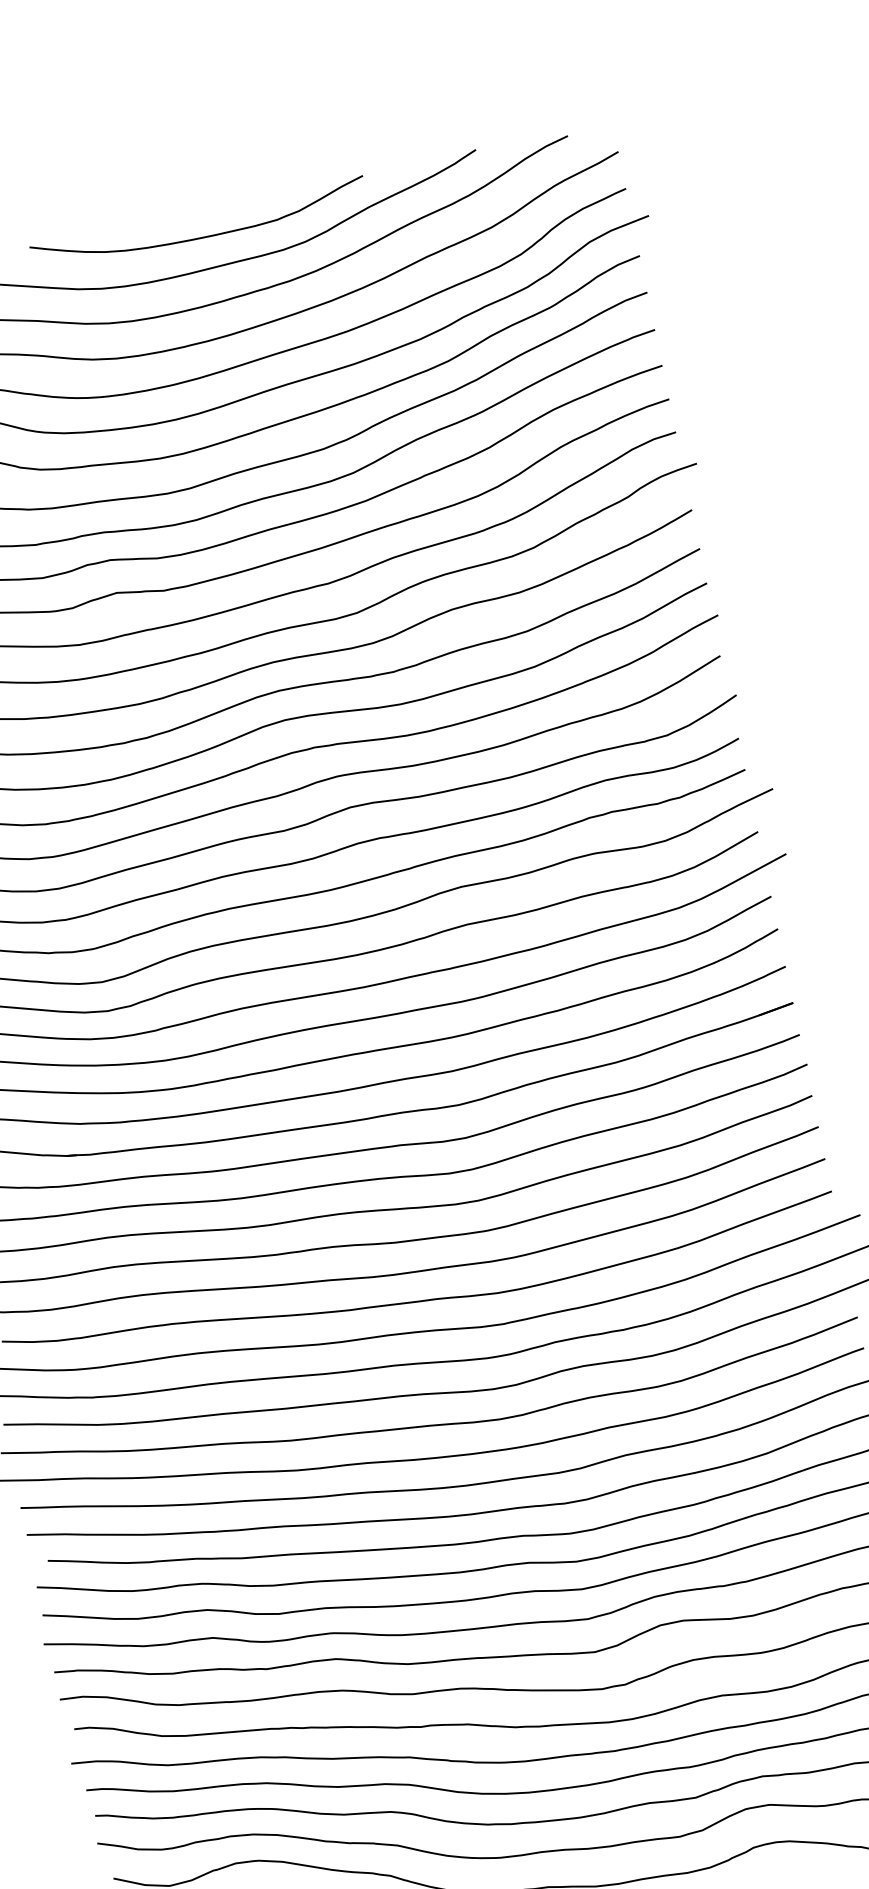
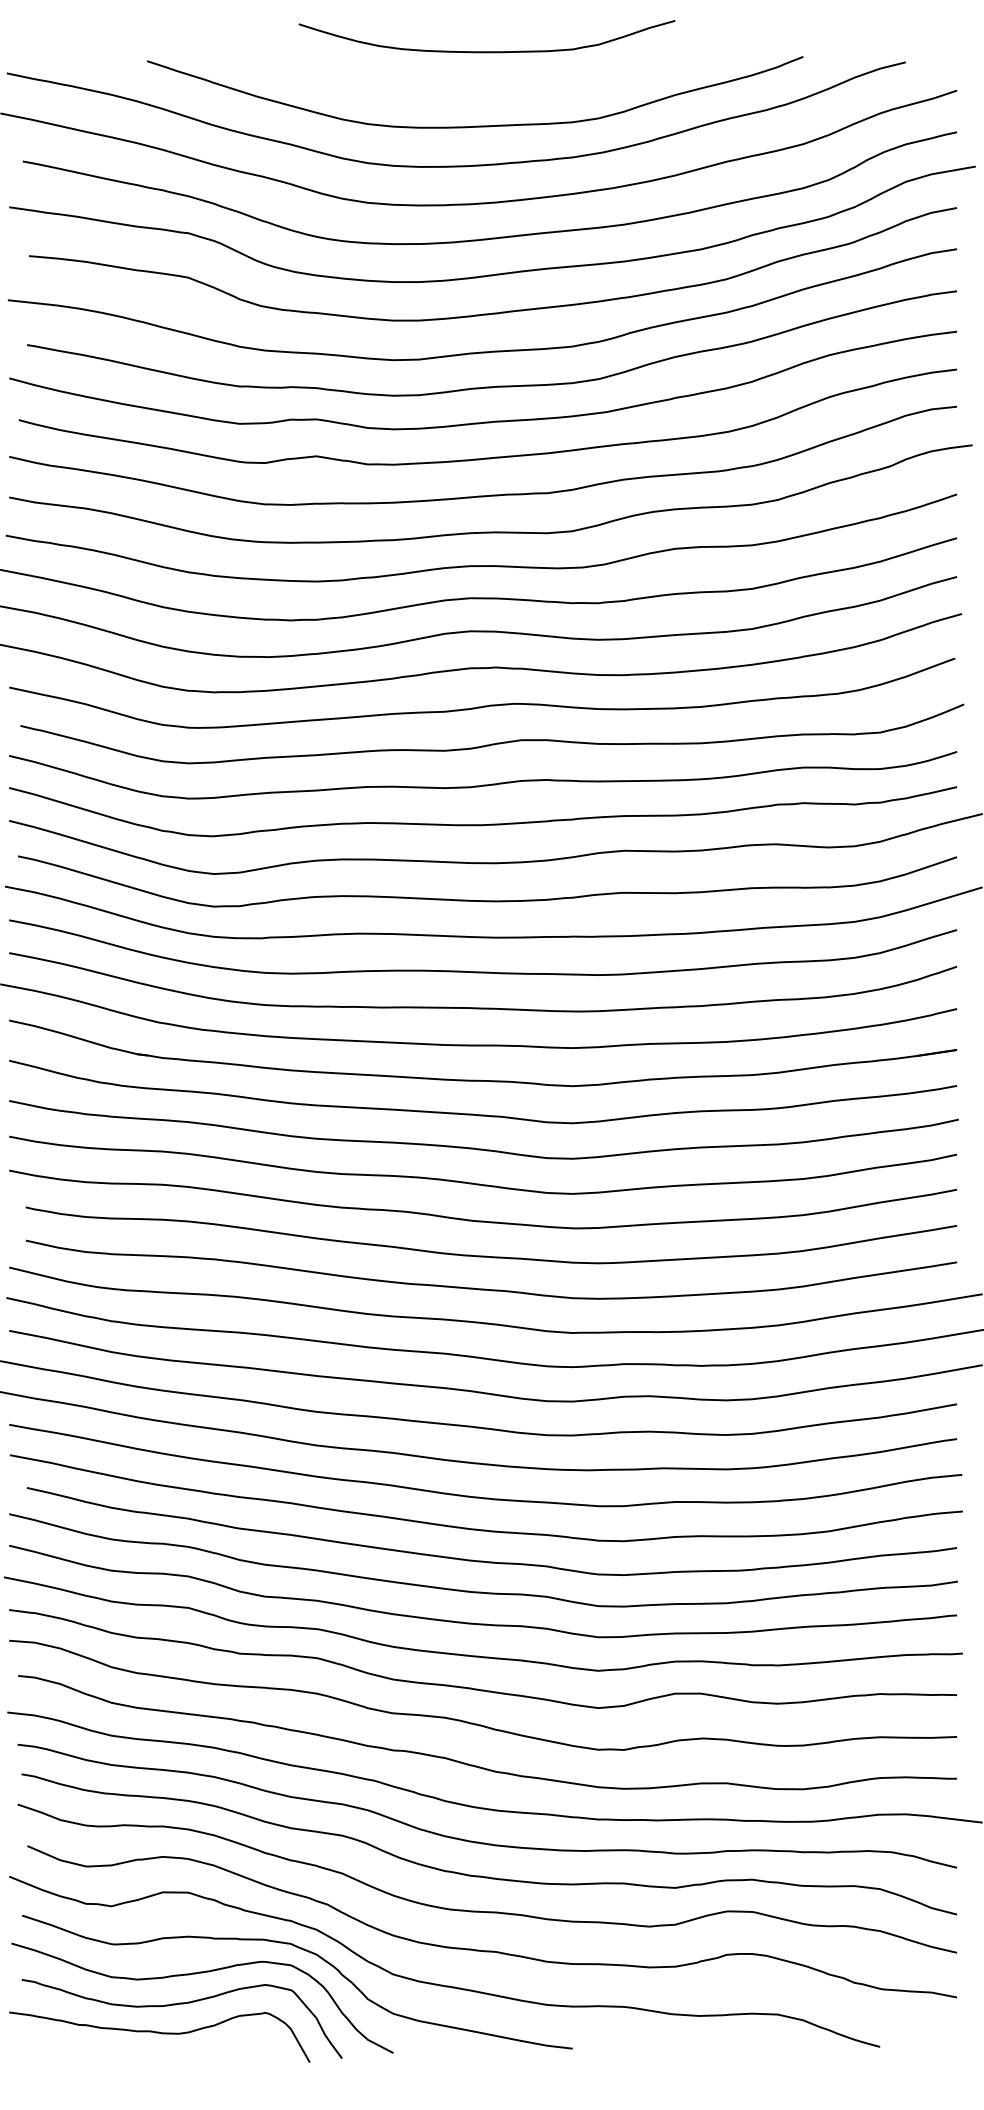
curve: (201, 237) -> (486, 51), moved

